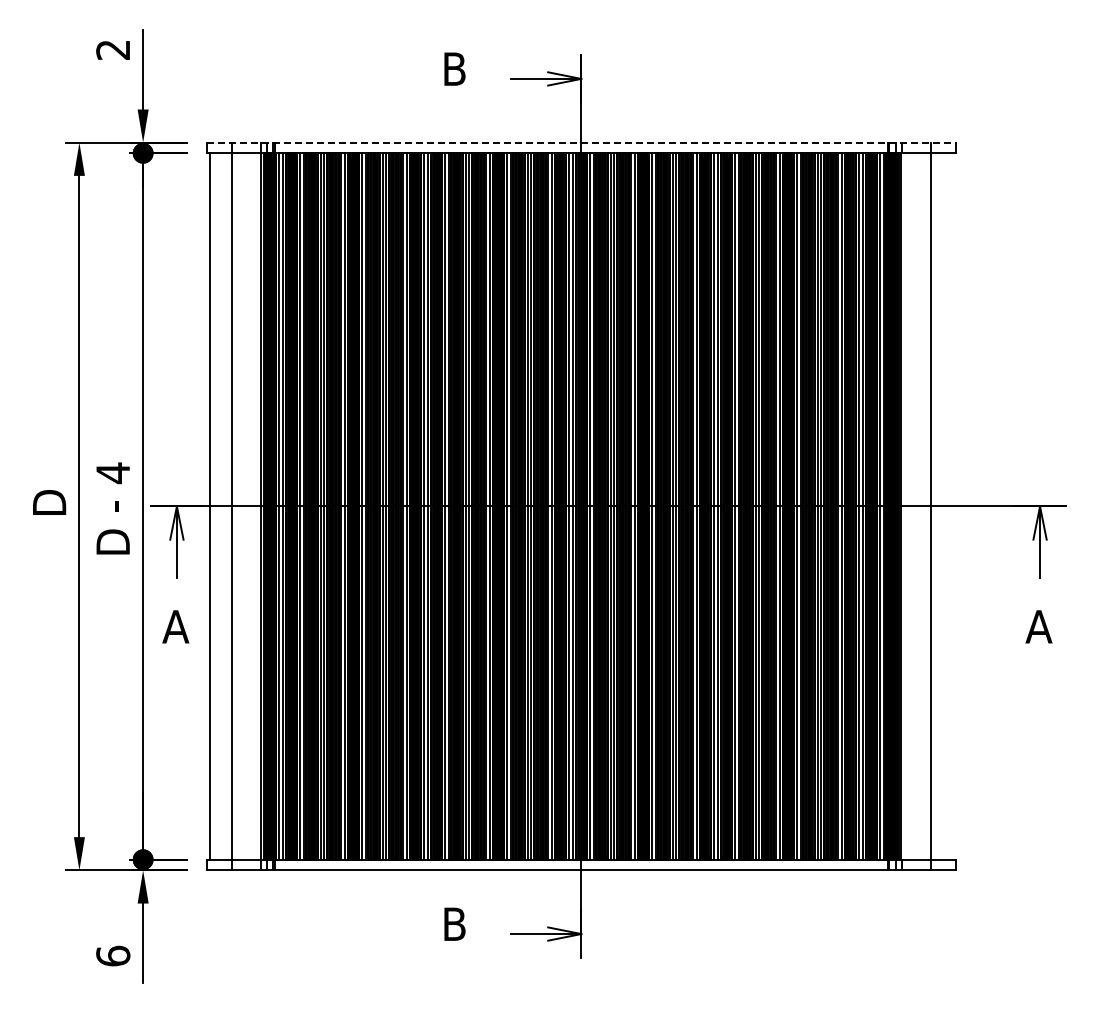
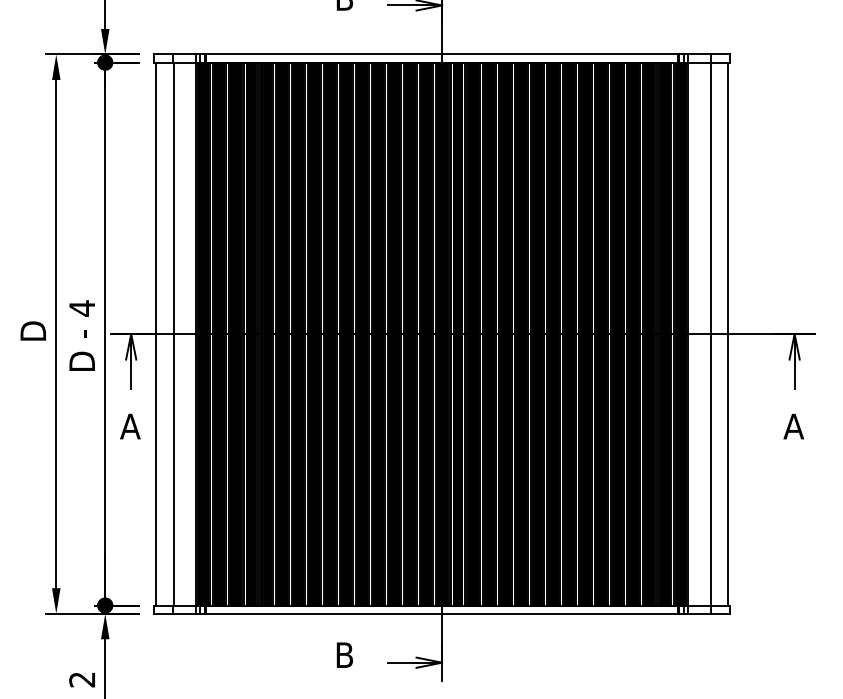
line: (581, 142) -> (442, 54), dashed -> solid
line: (953, 506) -> (728, 334), added
text: (113, 955) -> (82, 679), 6 -> 2

